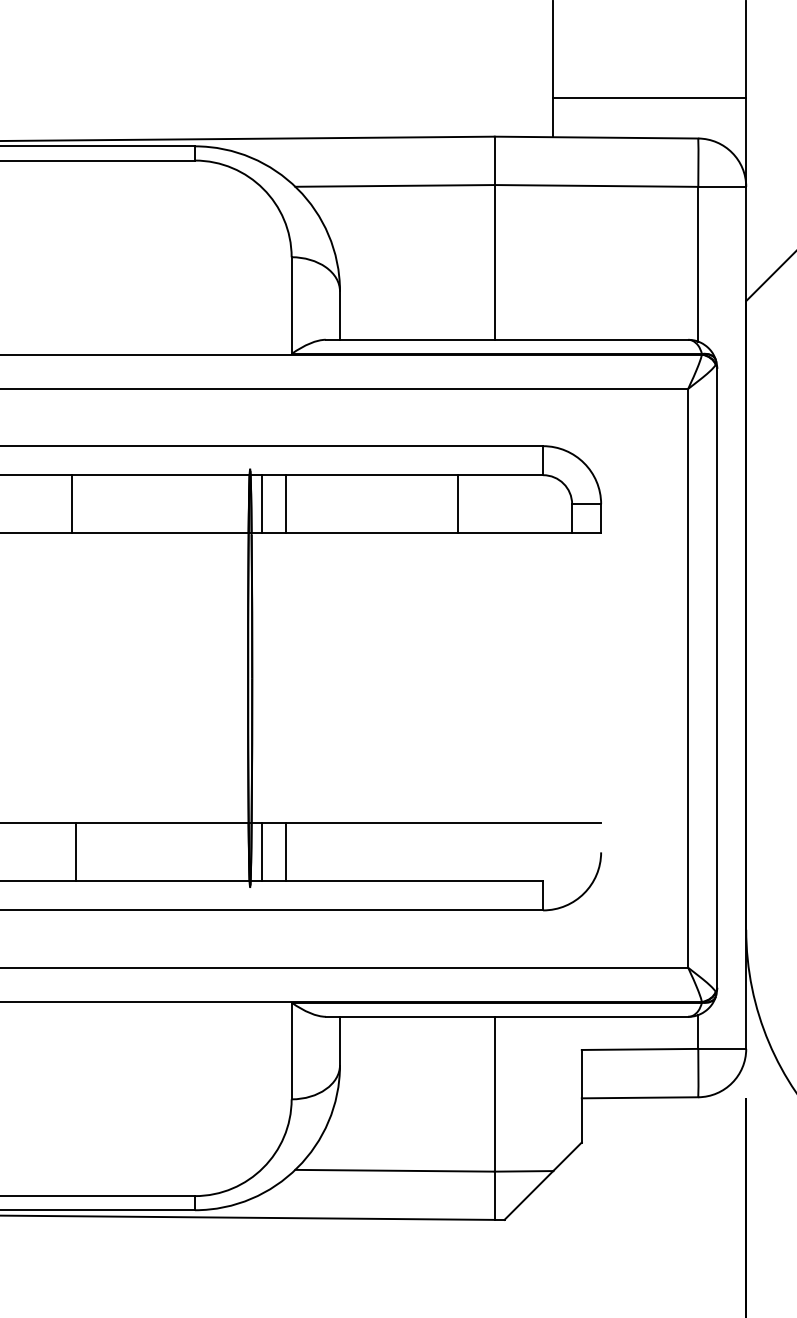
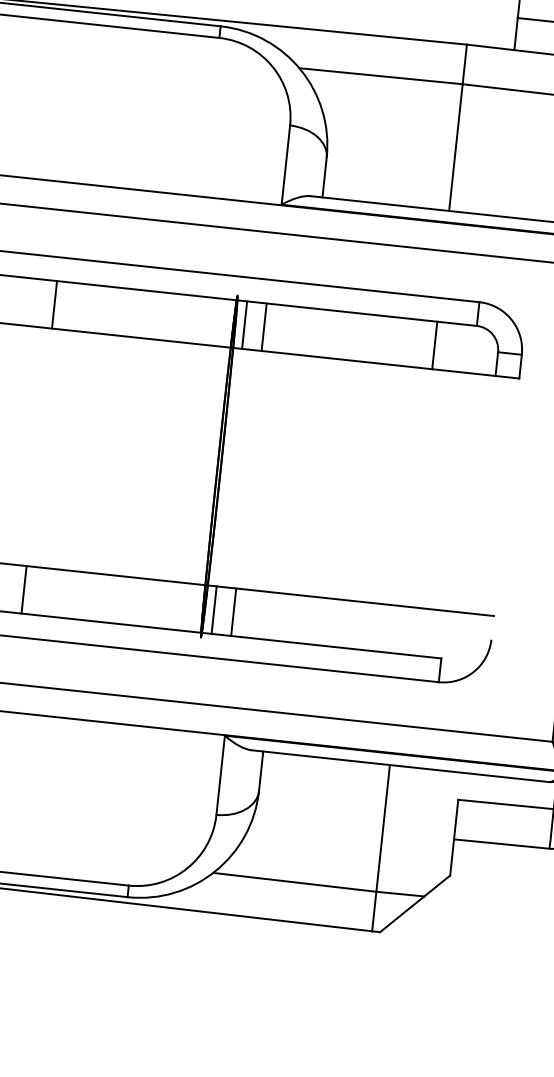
line: (72, 504) -> (54, 305), moved
line: (457, 504) -> (434, 345), moved
line: (76, 852) -> (24, 589), moved

